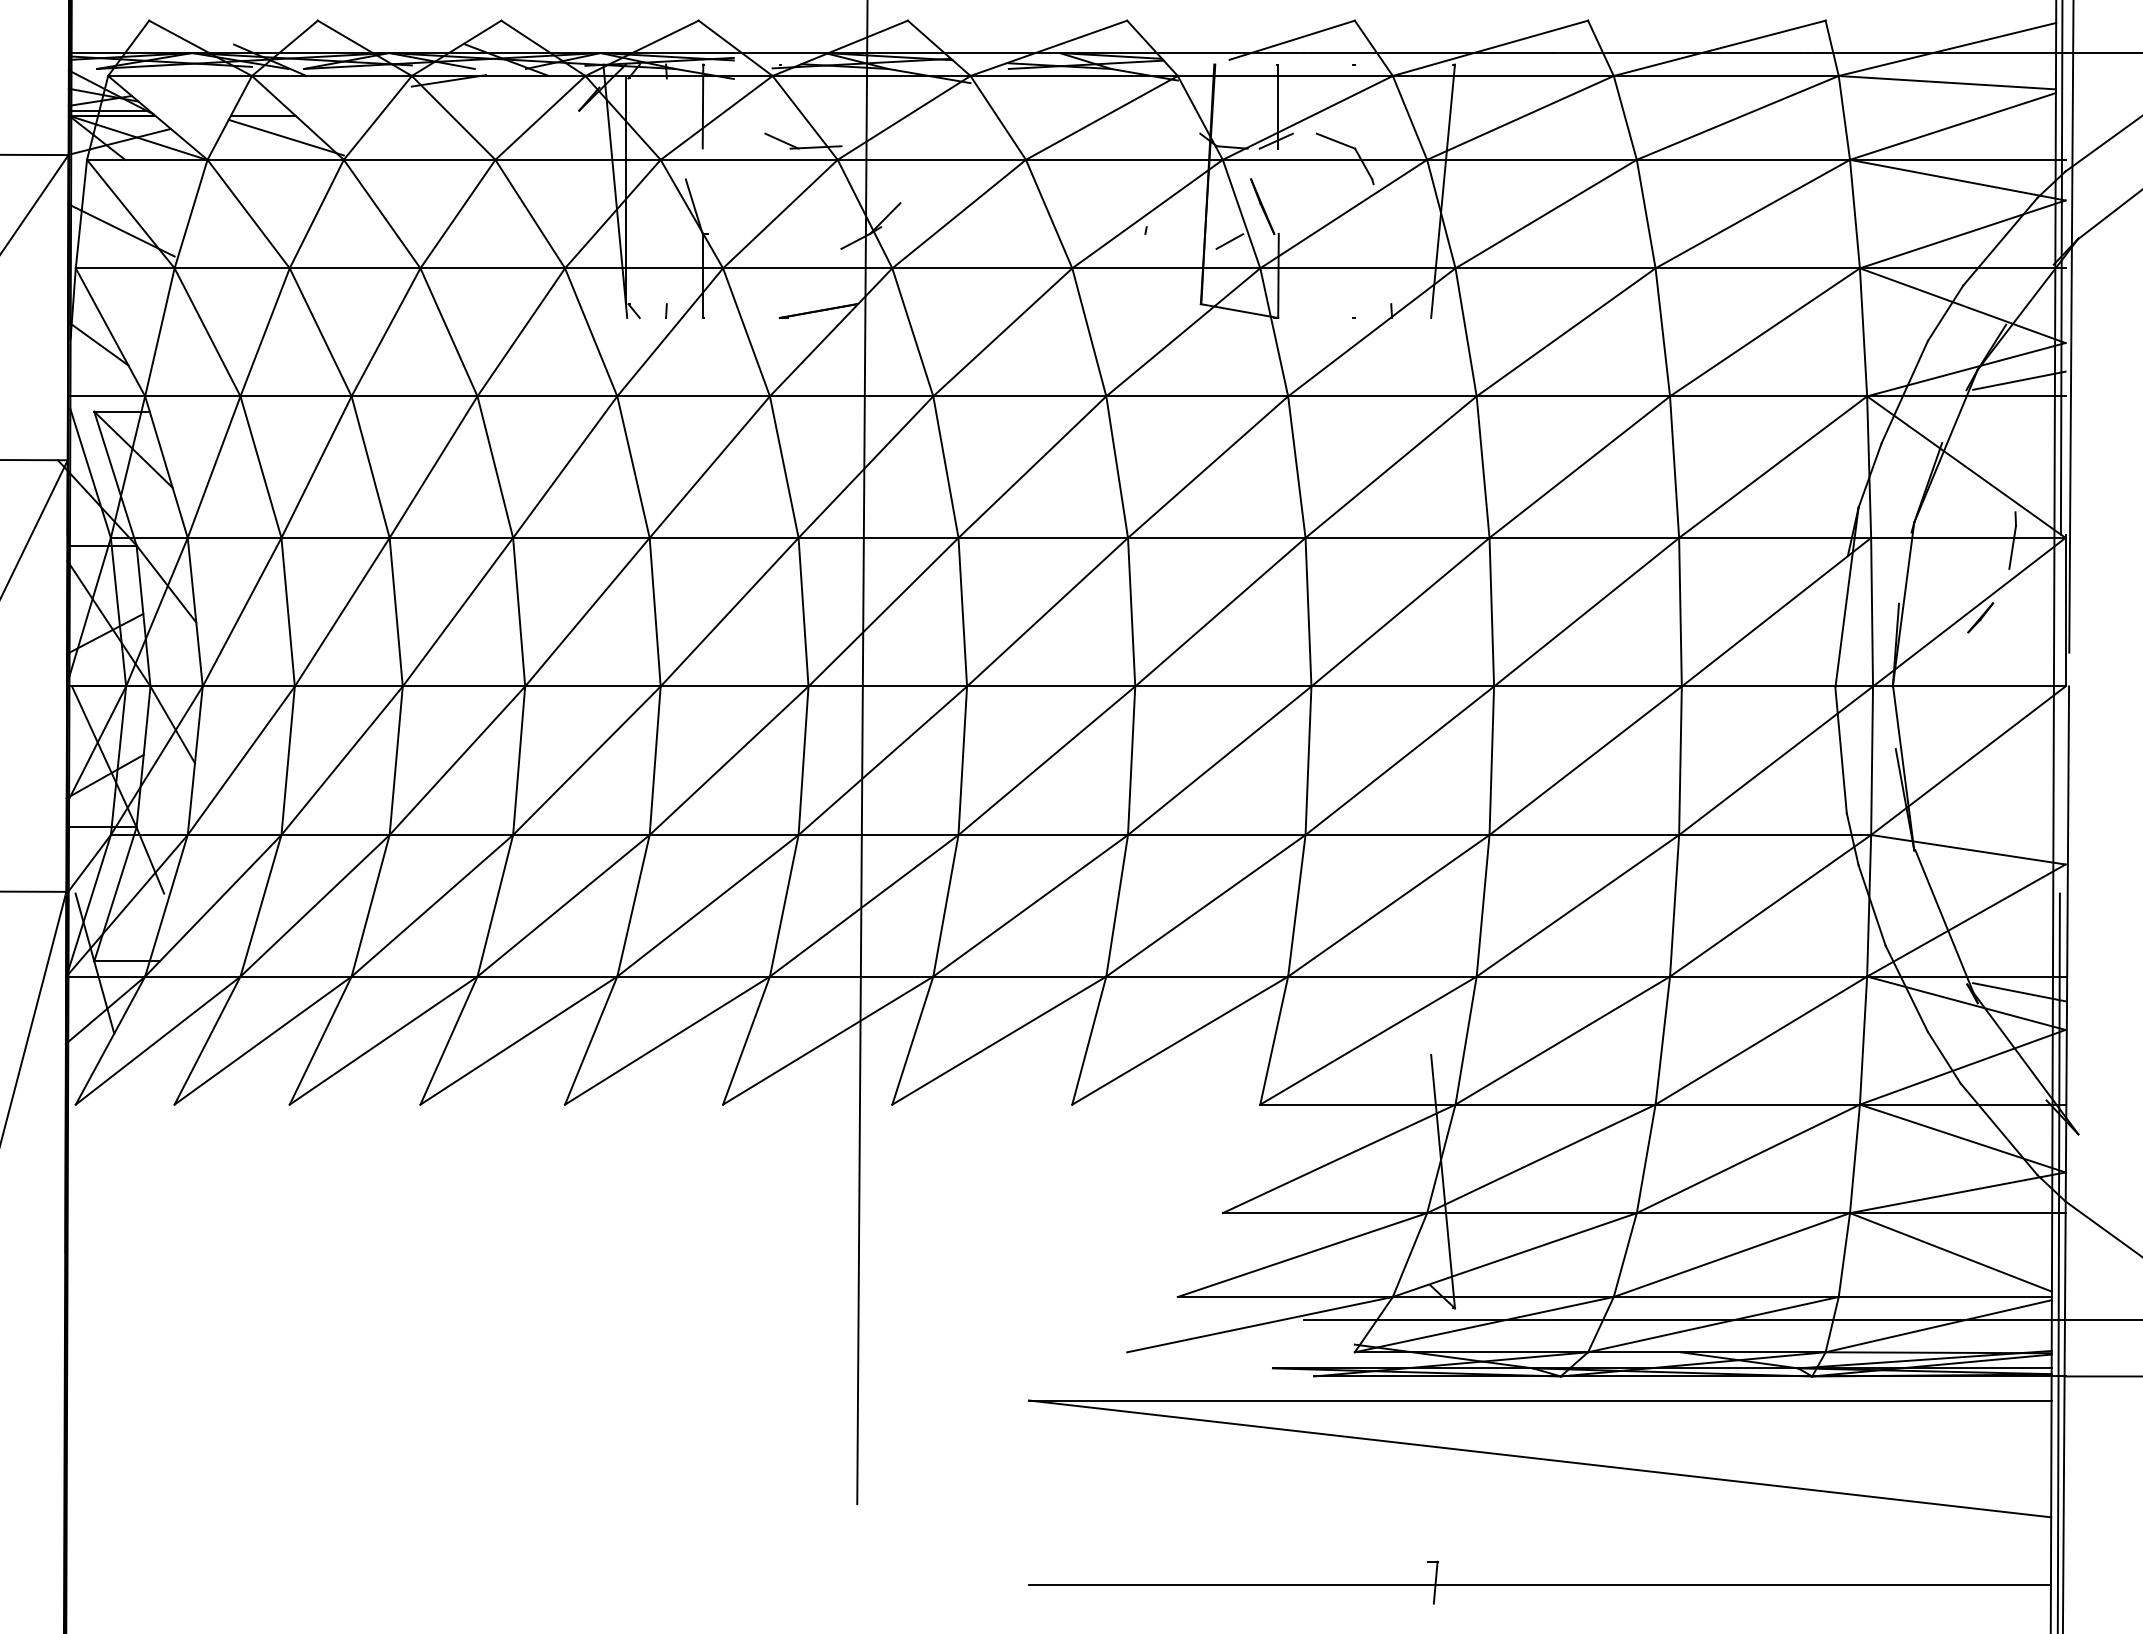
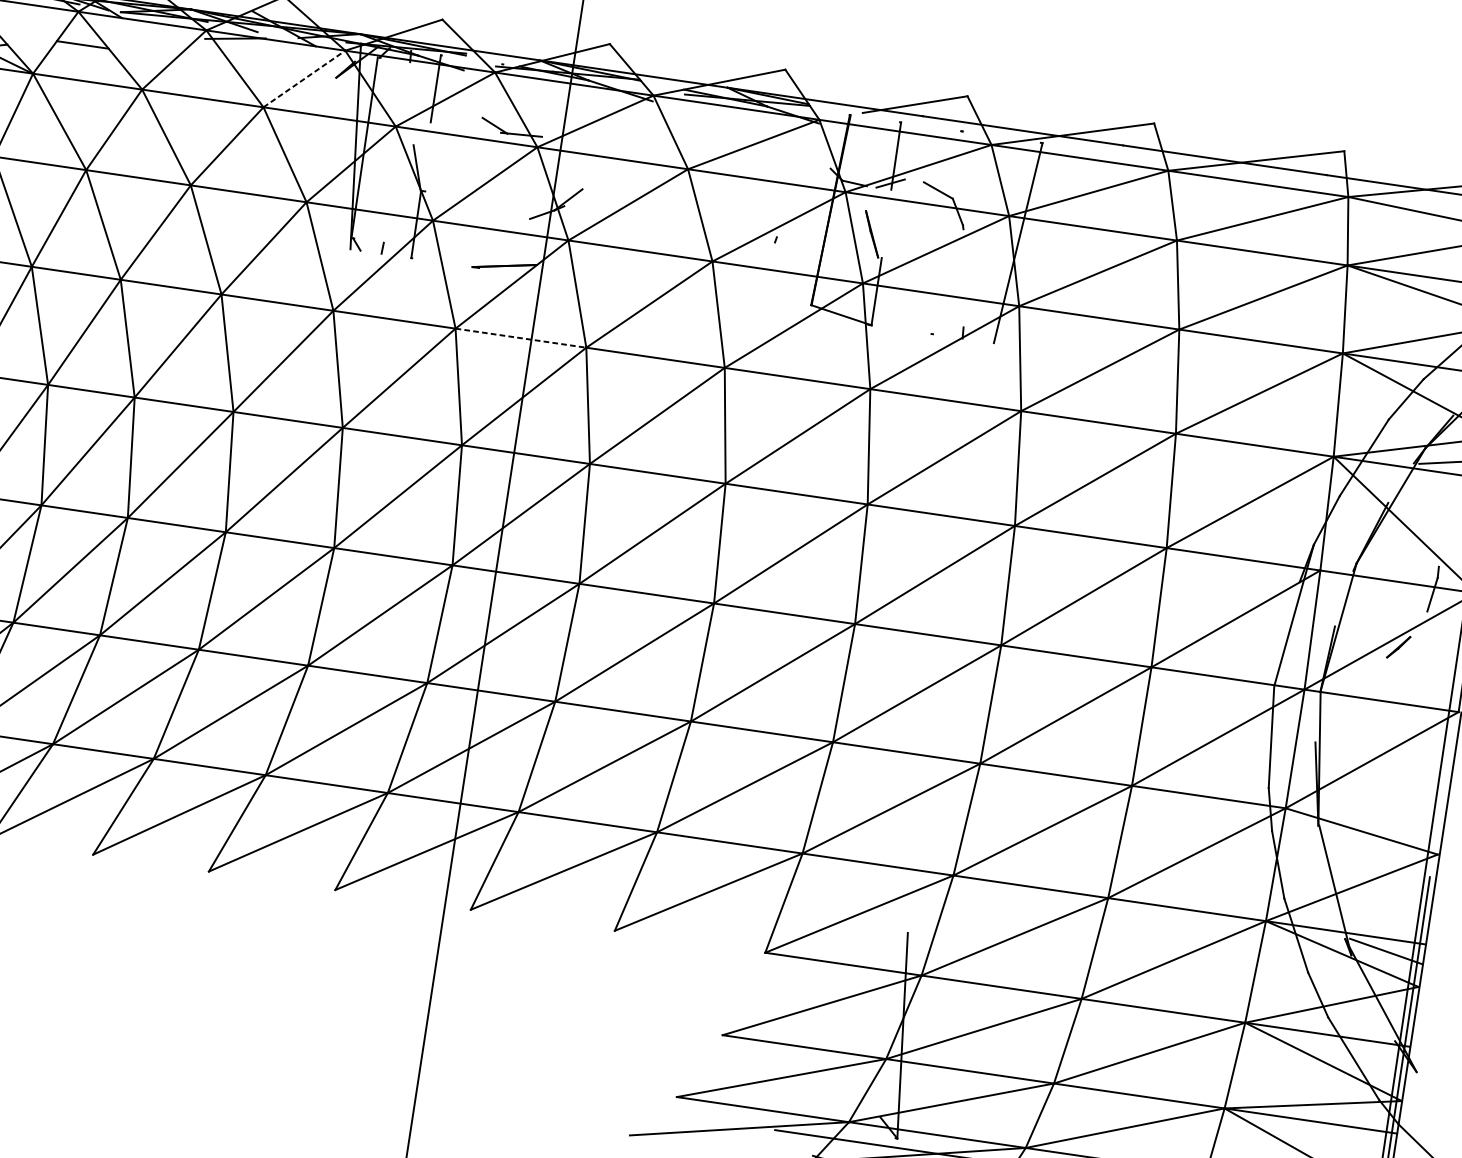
line: (540, 117) -> (304, 78), solid -> dashed
line: (285, 137) -> (98, 64), removed
line: (1229, 241) -> (841, 258), removed
line: (851, 396) -> (520, 338), solid -> dashed

